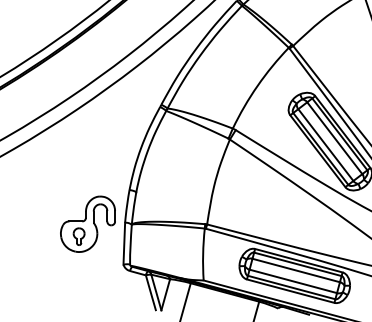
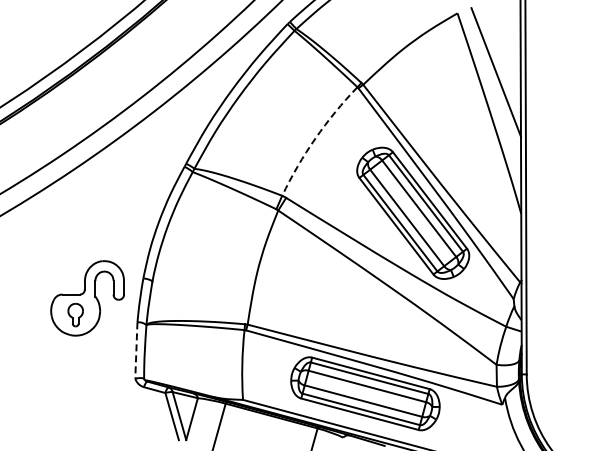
arc: (257, 85) -> (315, 138), solid -> dashed
part: (87, 224) -> (87, 298), moved
line: (124, 243) -> (136, 350), solid -> dashed

